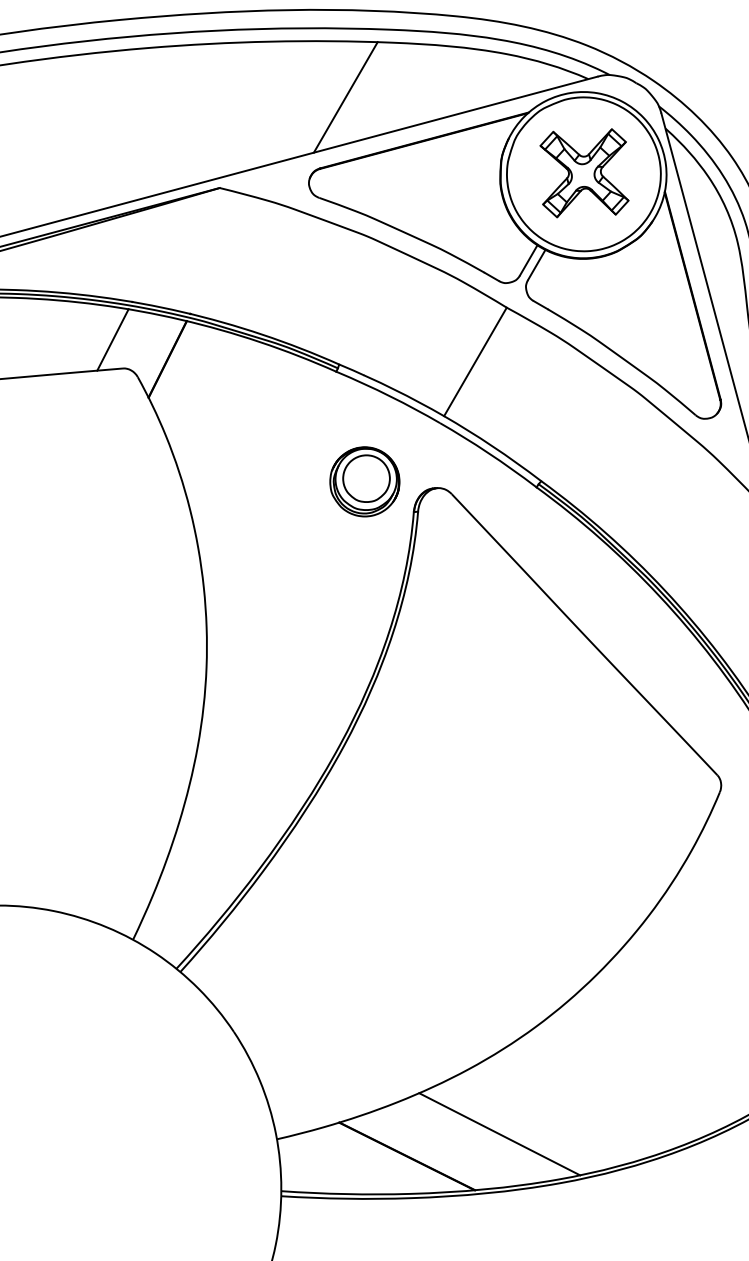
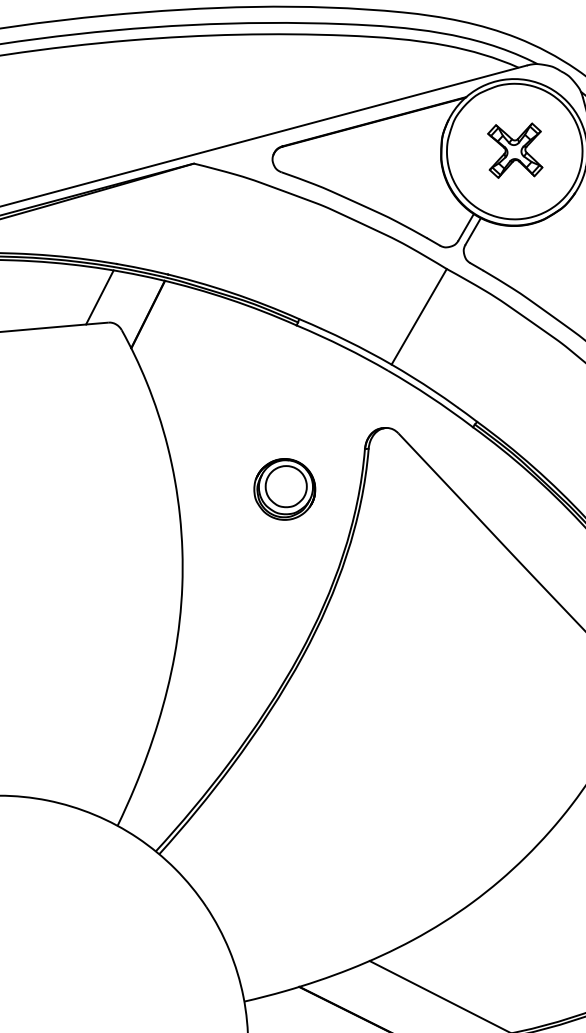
line: (345, 97) -> (304, 83), removed
part: (584, 173) -> (515, 150), size x0.7
part: (364, 481) -> (284, 489), moved

